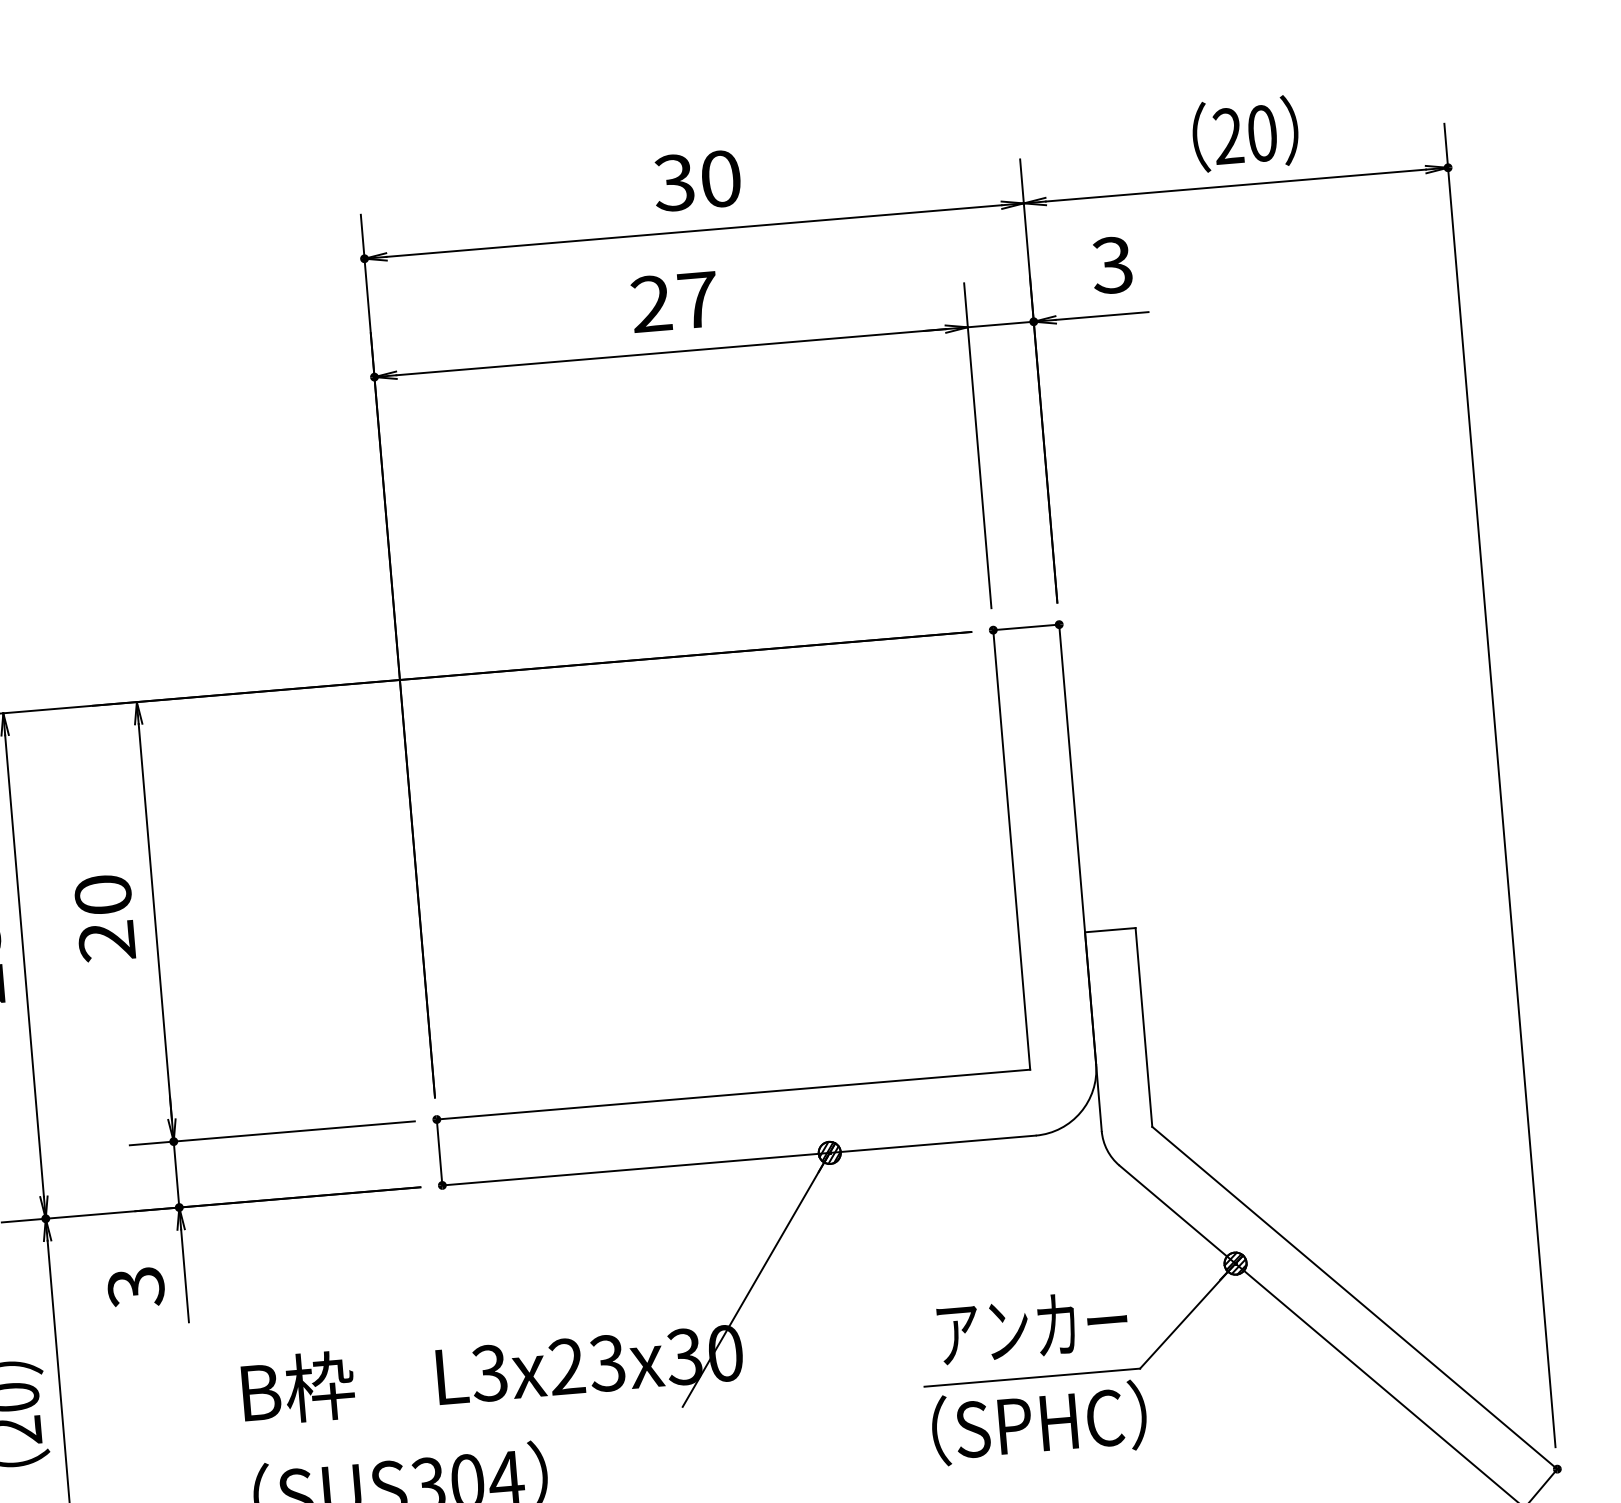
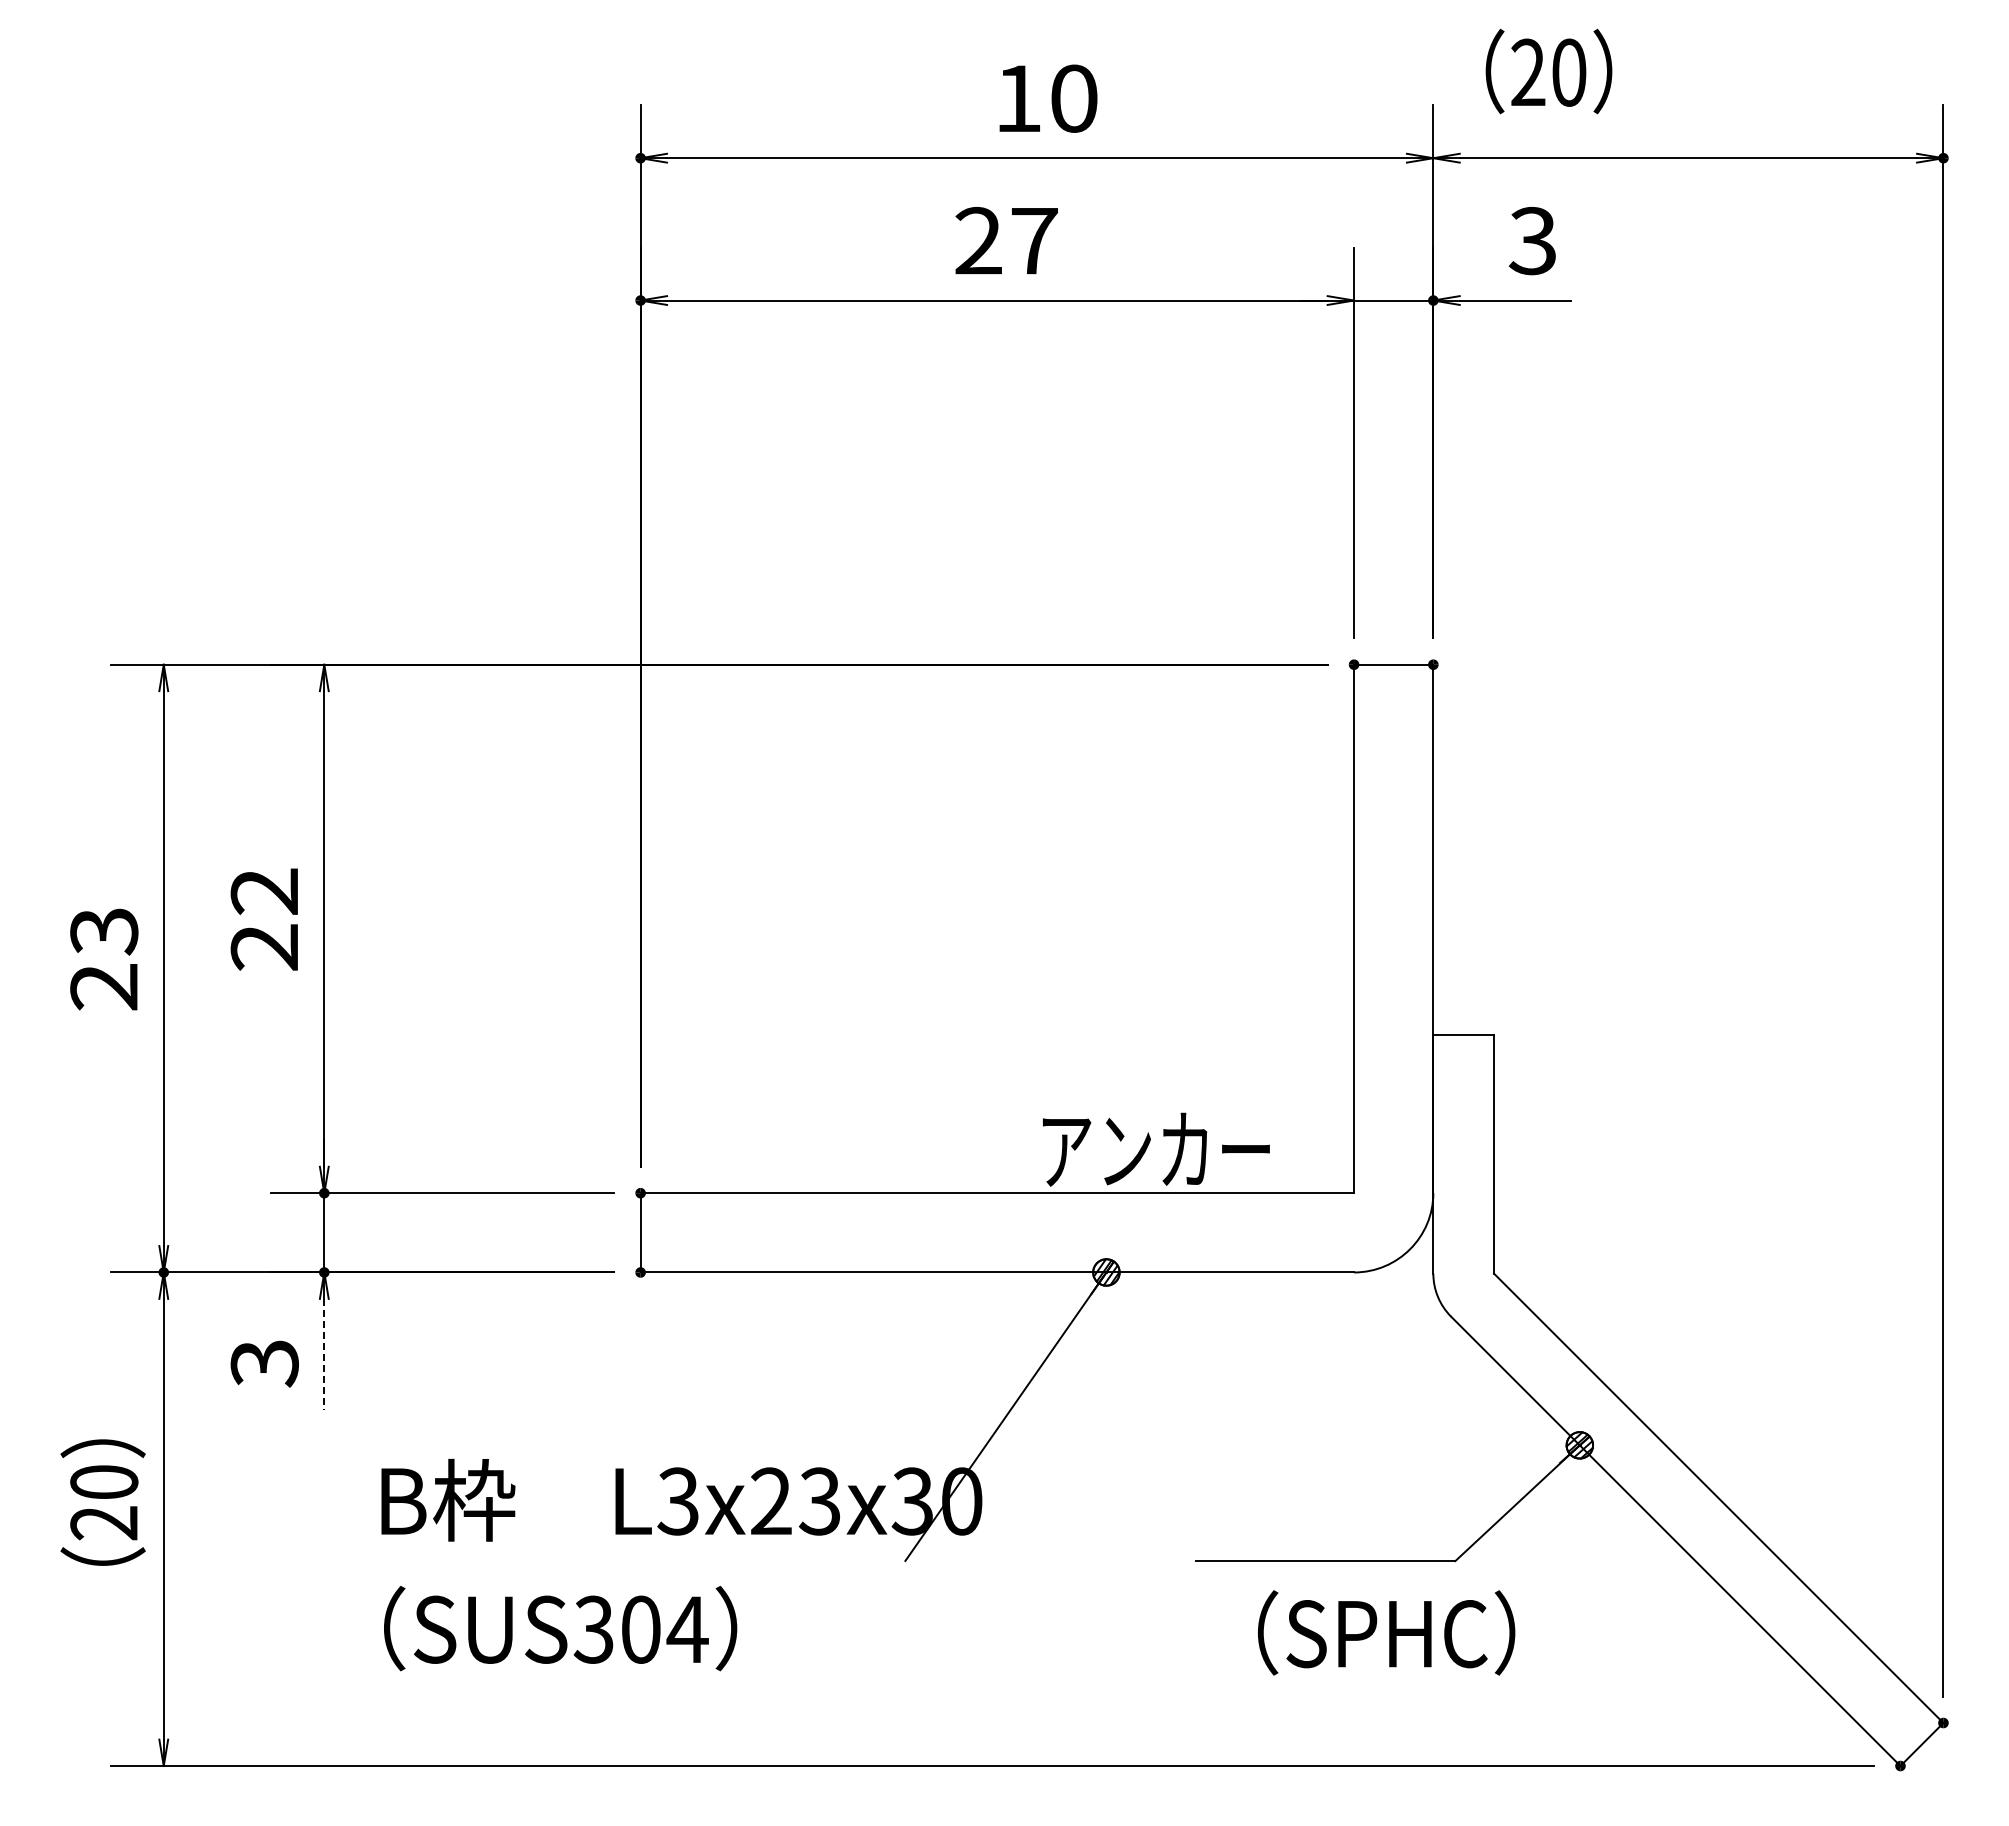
text: (1245, 133) -> (1548, 71), moved
text: (673, 182) -> (1017, 98), 30 -> 10
text: (102, 894) -> (264, 891), 20 -> 22
line: (185, 1275) -> (324, 1354), solid -> dashed
text: (1032, 1326) -> (1156, 1149), moved
text: (1039, 1422) -> (1386, 1632), moved

